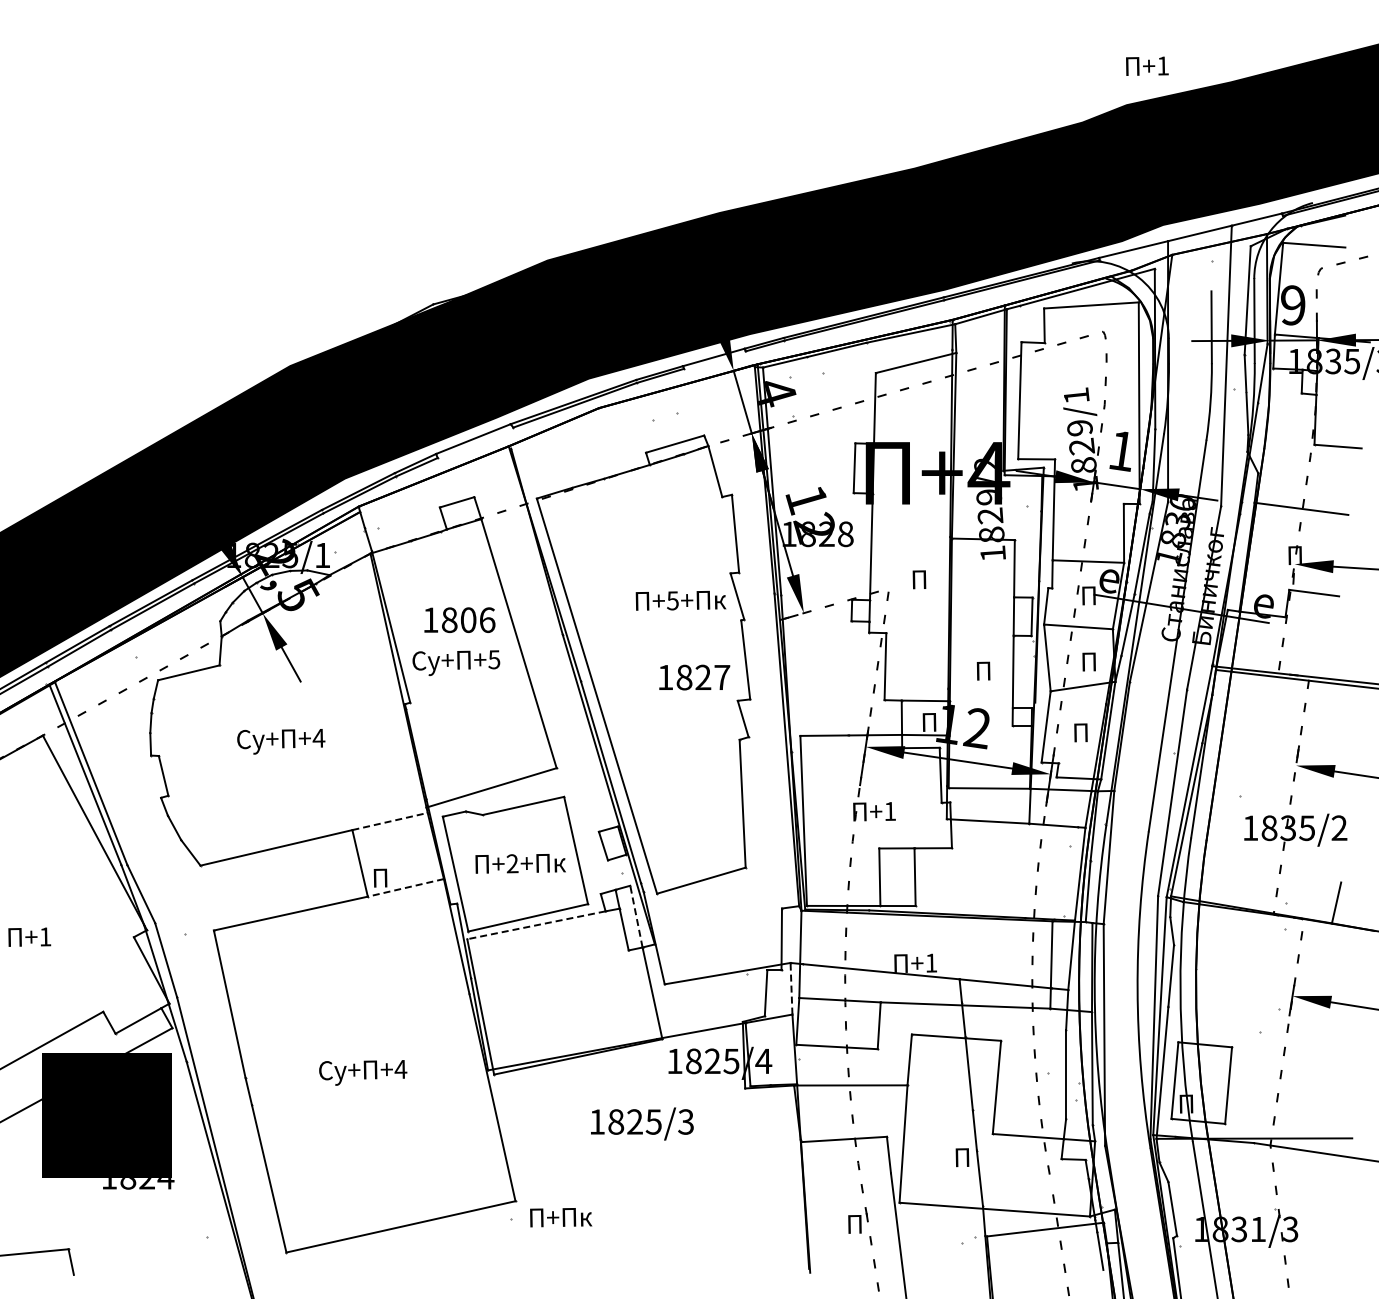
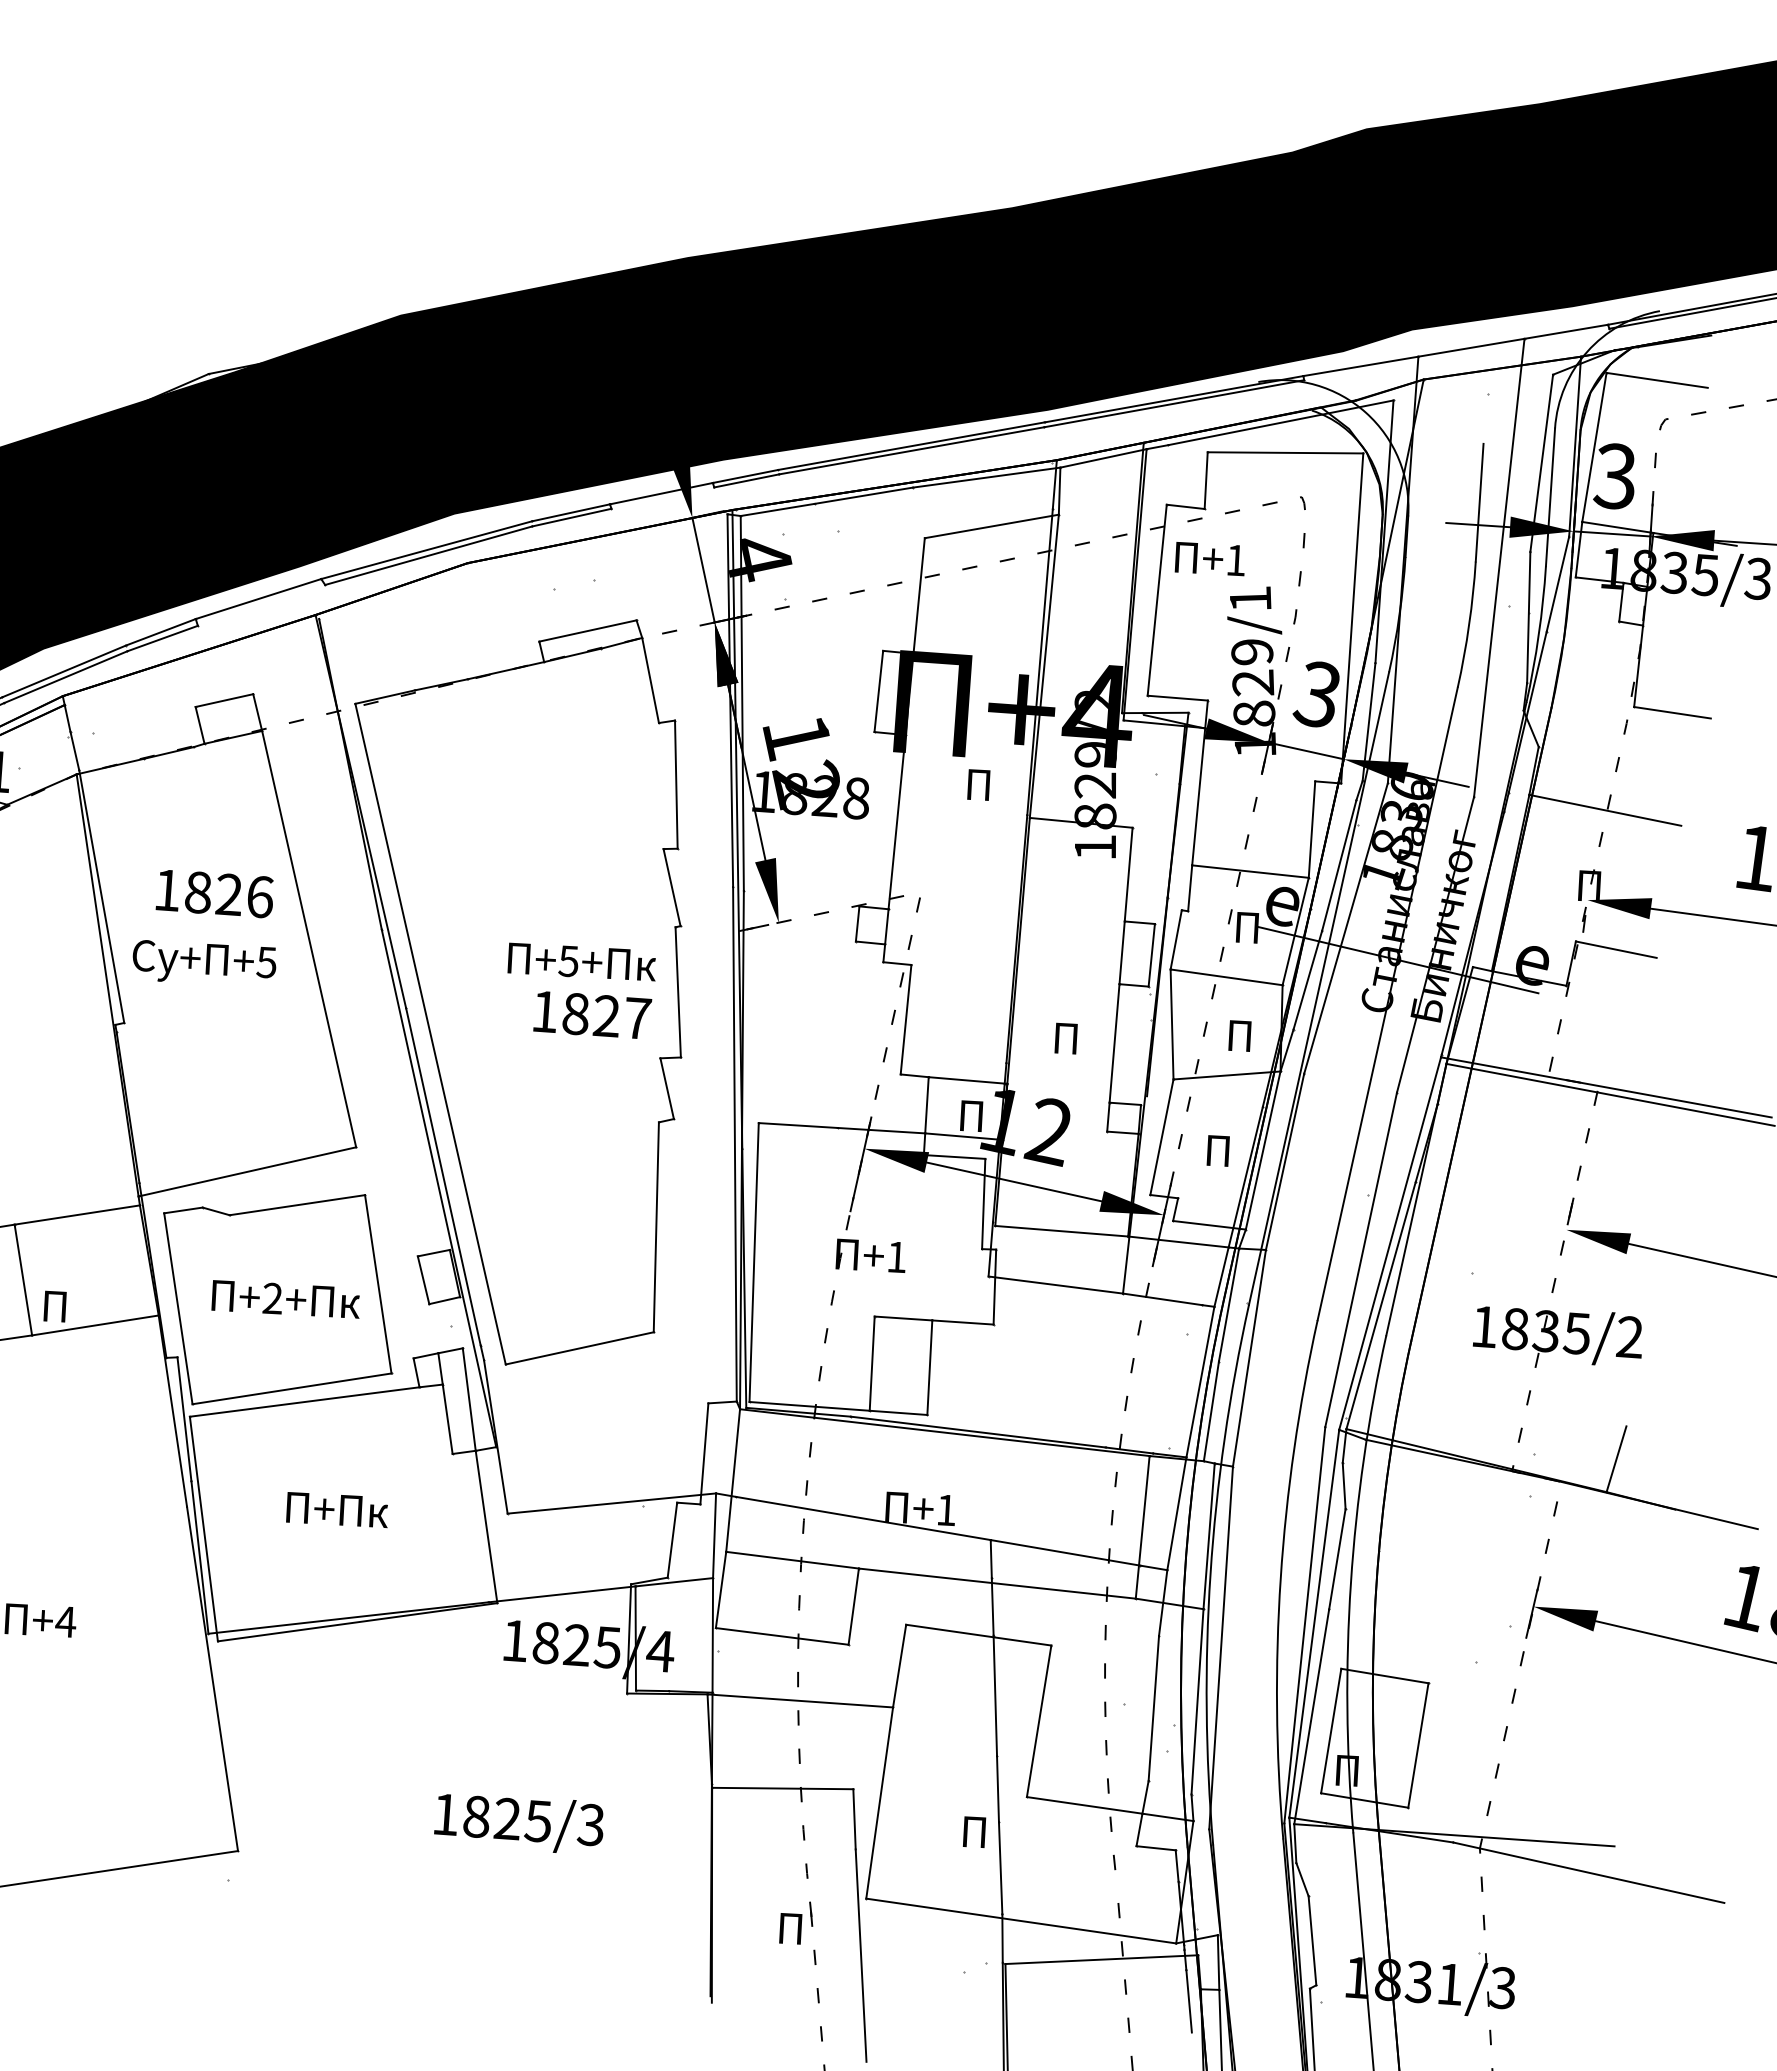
text: (1147, 65) -> (1210, 557), moved
text: (1292, 305) -> (1614, 476), 9 -> 3
text: (1120, 450) -> (1316, 693), 1 -> 3
text: (919, 579) -> (978, 784), moved
text: (680, 600) -> (581, 961), moved
text: (468, 620) -> (229, 895), 1806 -> 1826
line: (390, 821) -> (78, 1215), dashed -> solid
line: (405, 887) -> (94, 1324), dashed -> solid
line: (636, 916) -> (469, 1399), dashed -> solid
line: (536, 925) -> (304, 1402), dashed -> solid
line: (791, 988) -> (714, 1535), dashed -> solid
text: (642, 1123) -> (519, 1822), moved
text: (561, 1217) -> (338, 1510), moved

